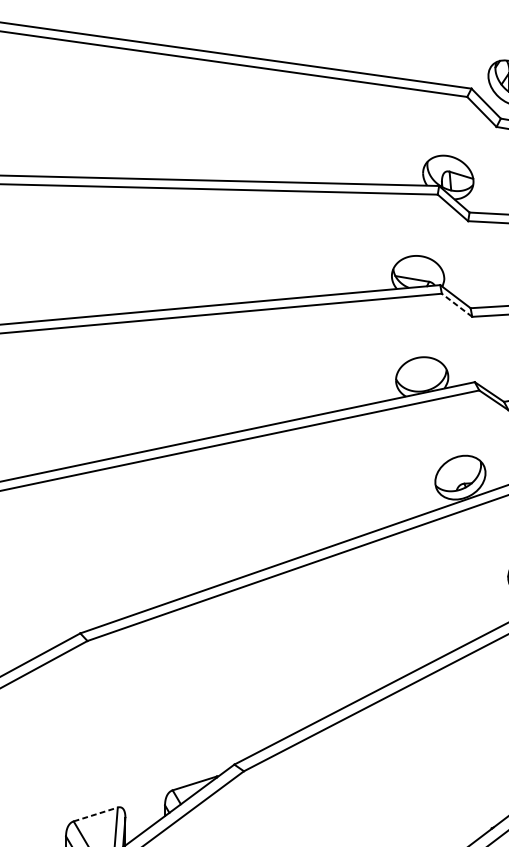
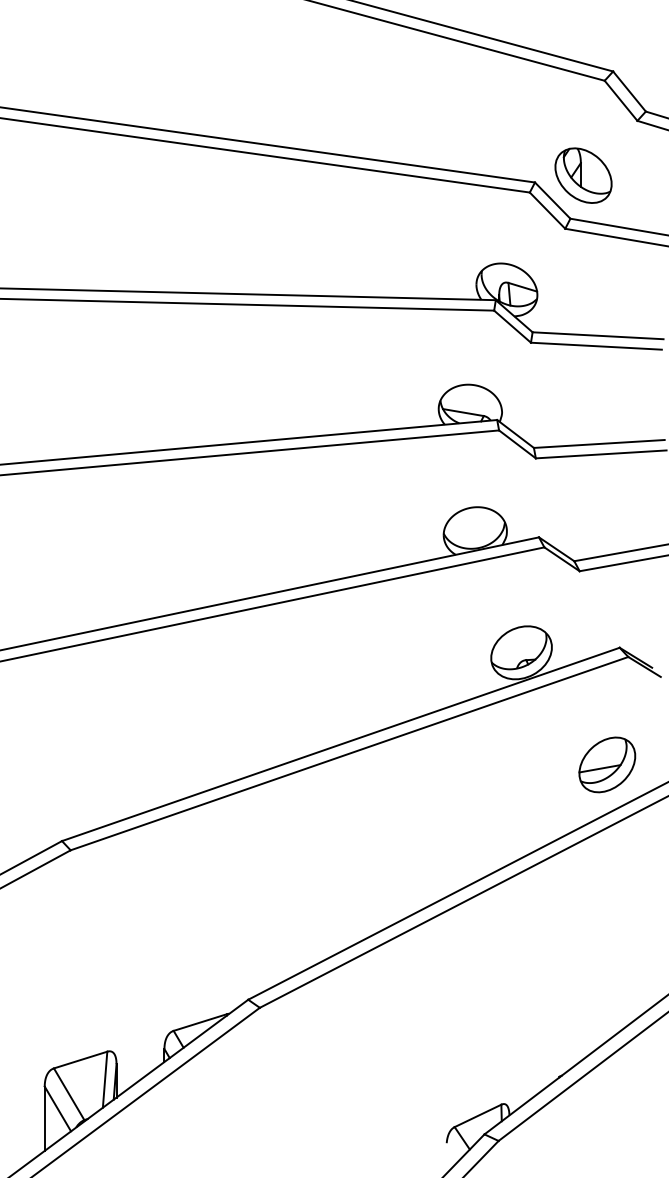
line: (457, 305) -> (517, 444), dashed -> solid
line: (95, 814) -> (80, 1060), dashed -> solid

